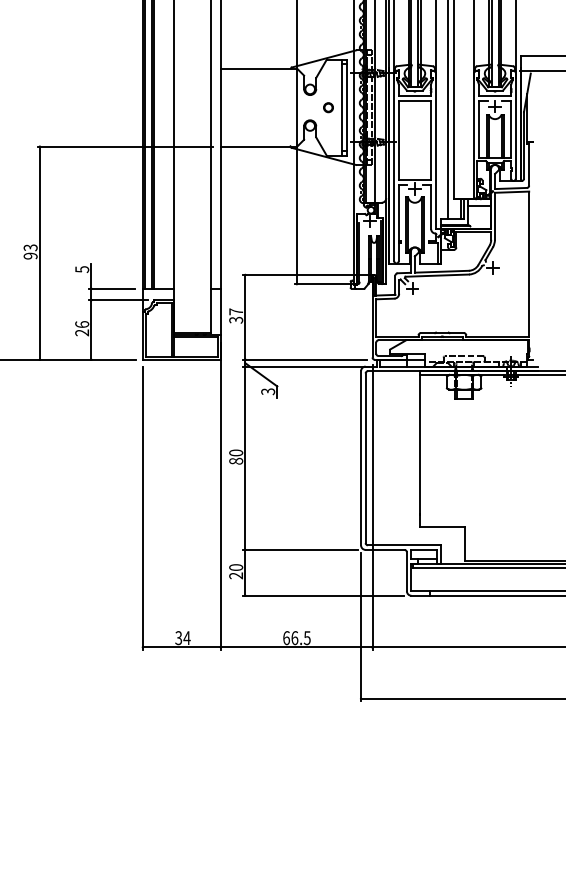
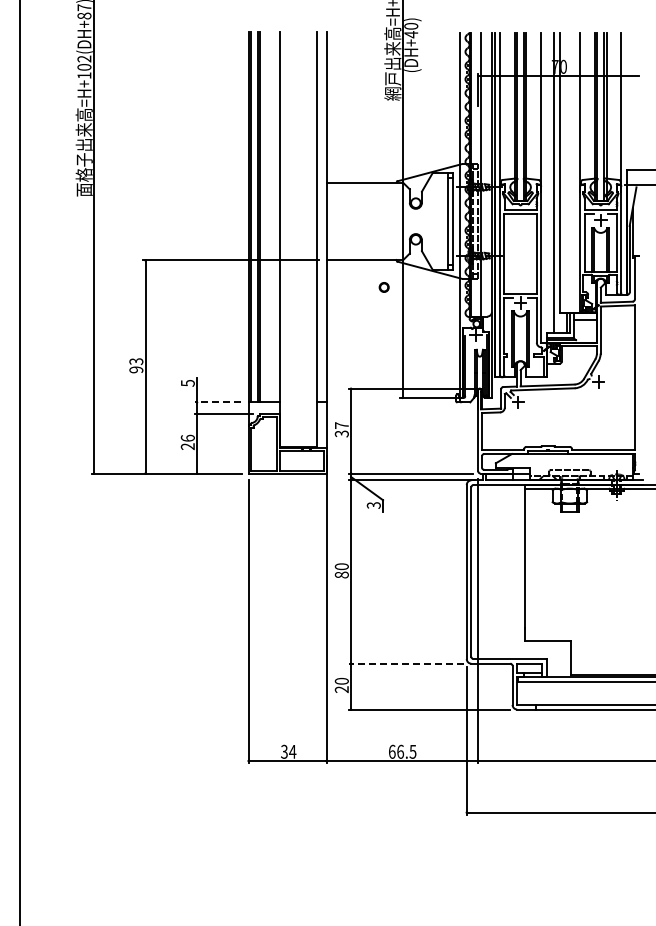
part: (327, 107) -> (383, 287), moved
line: (111, 288) -> (217, 402), solid -> dashed
line: (300, 549) -> (406, 663), solid -> dashed

